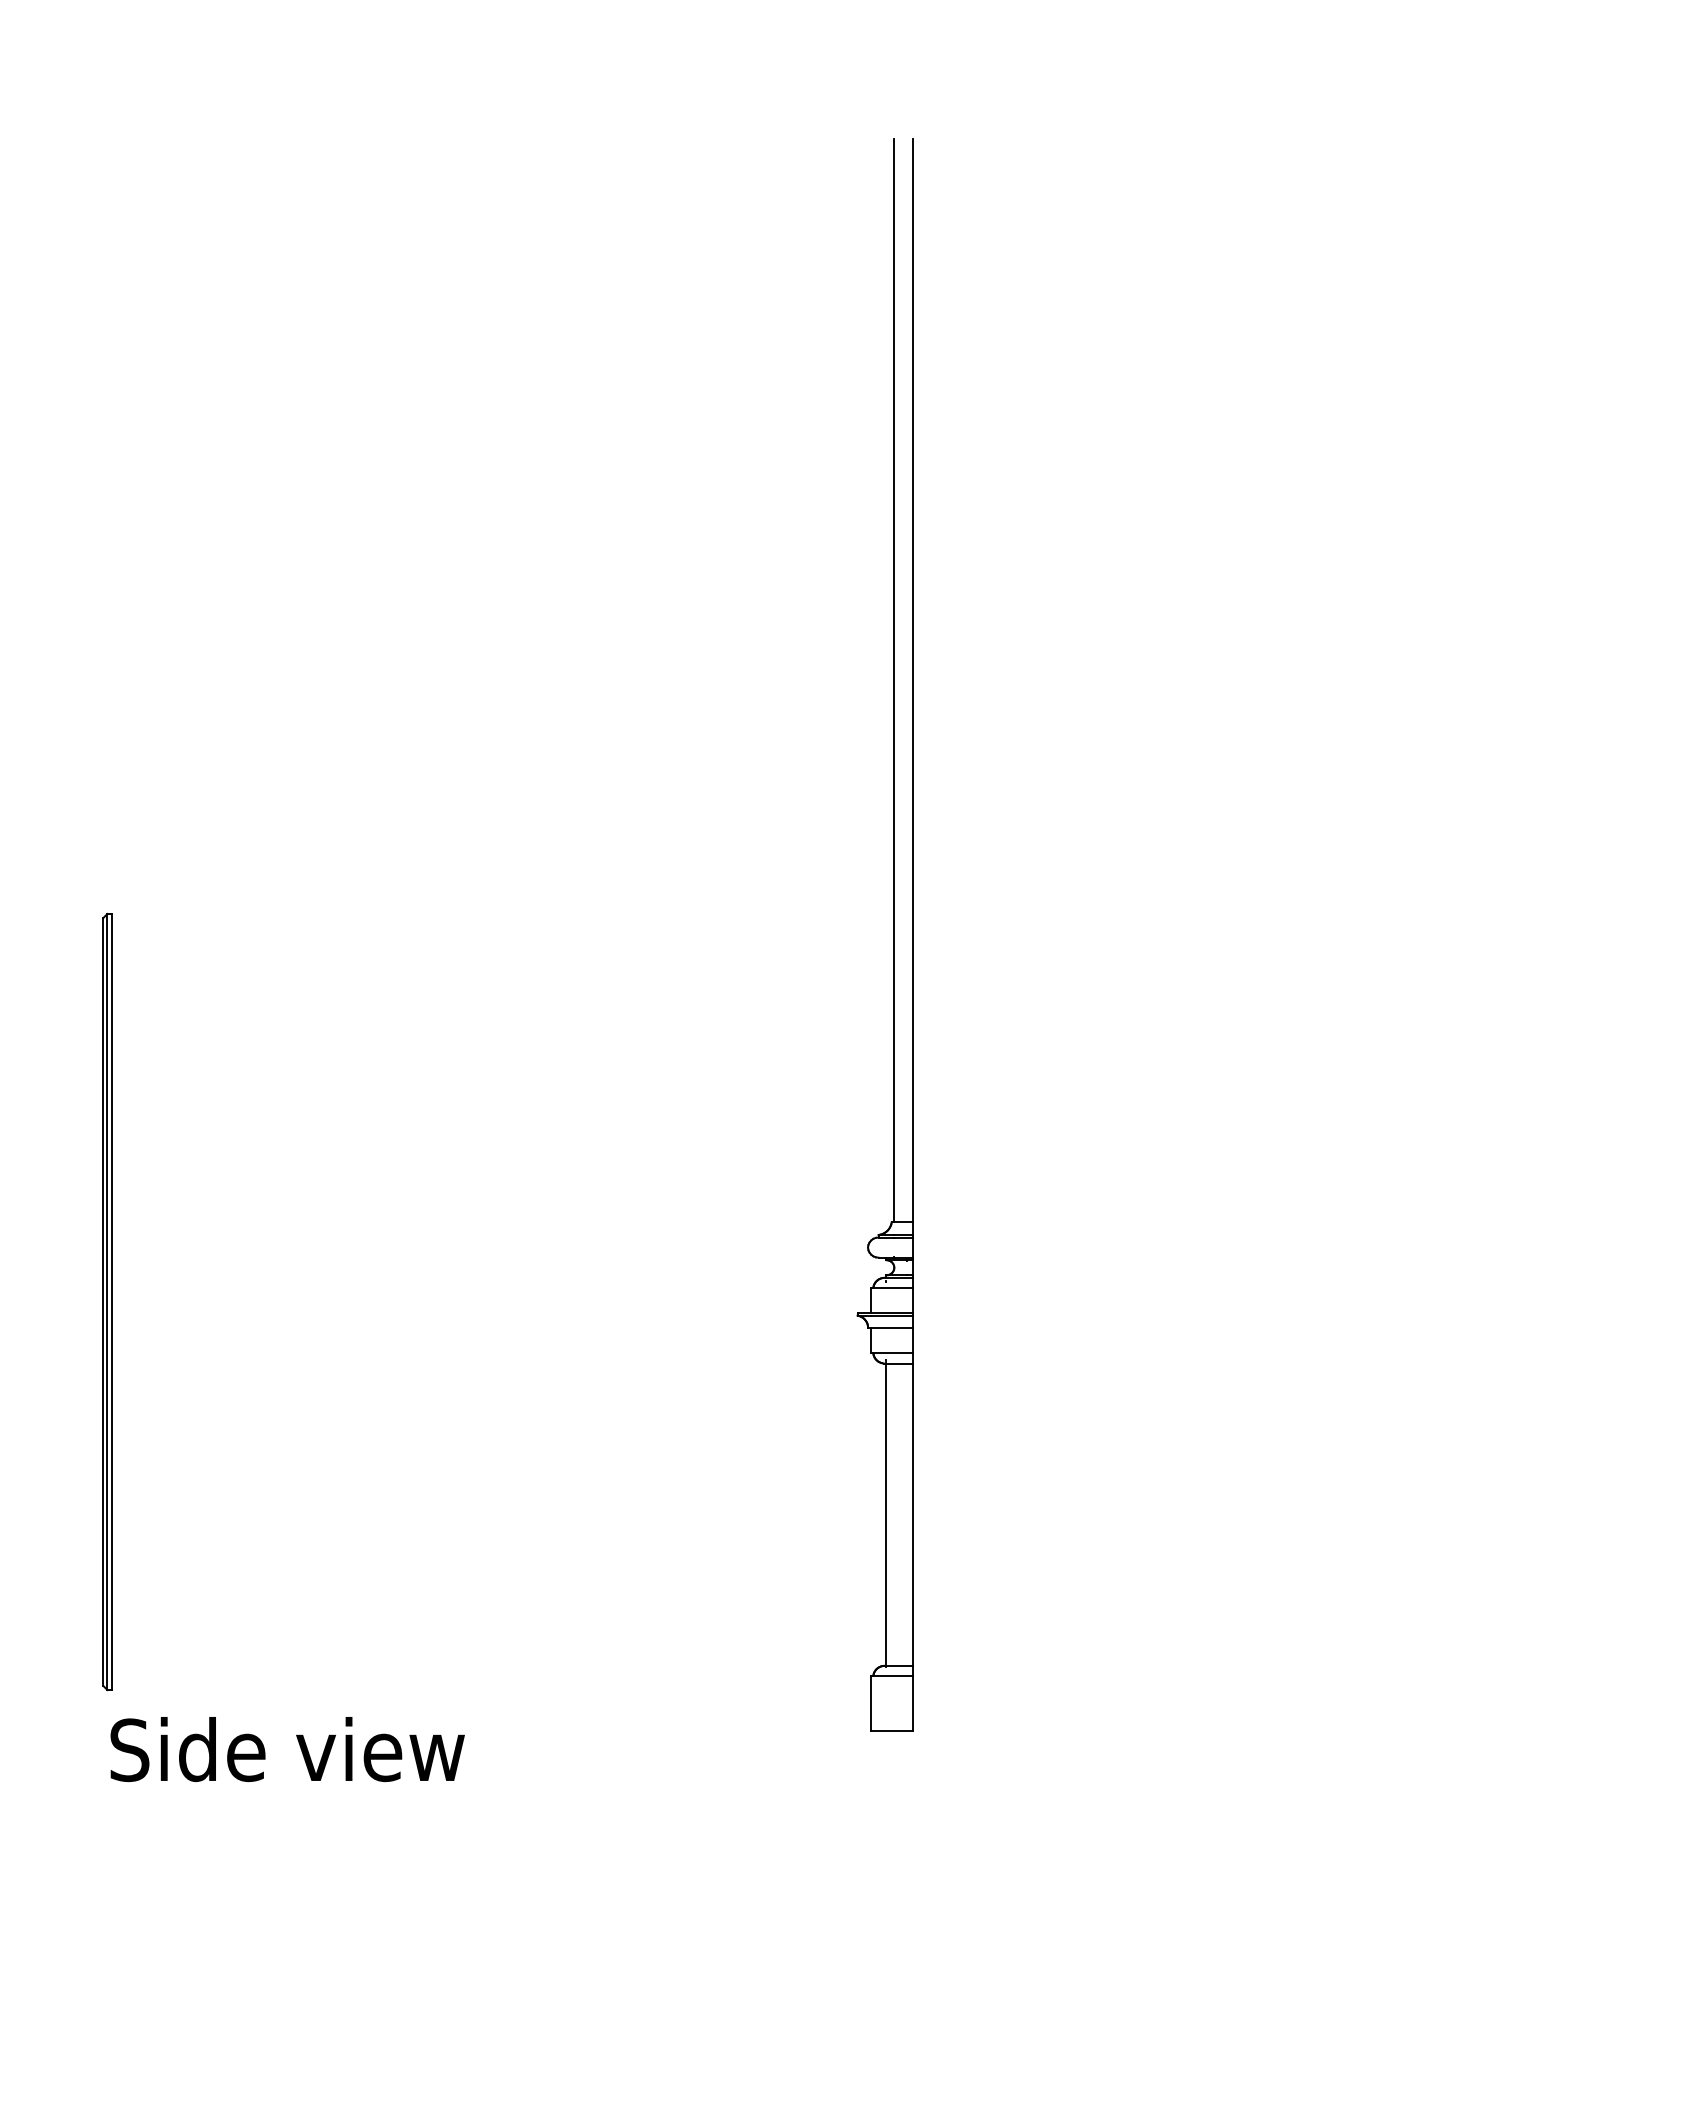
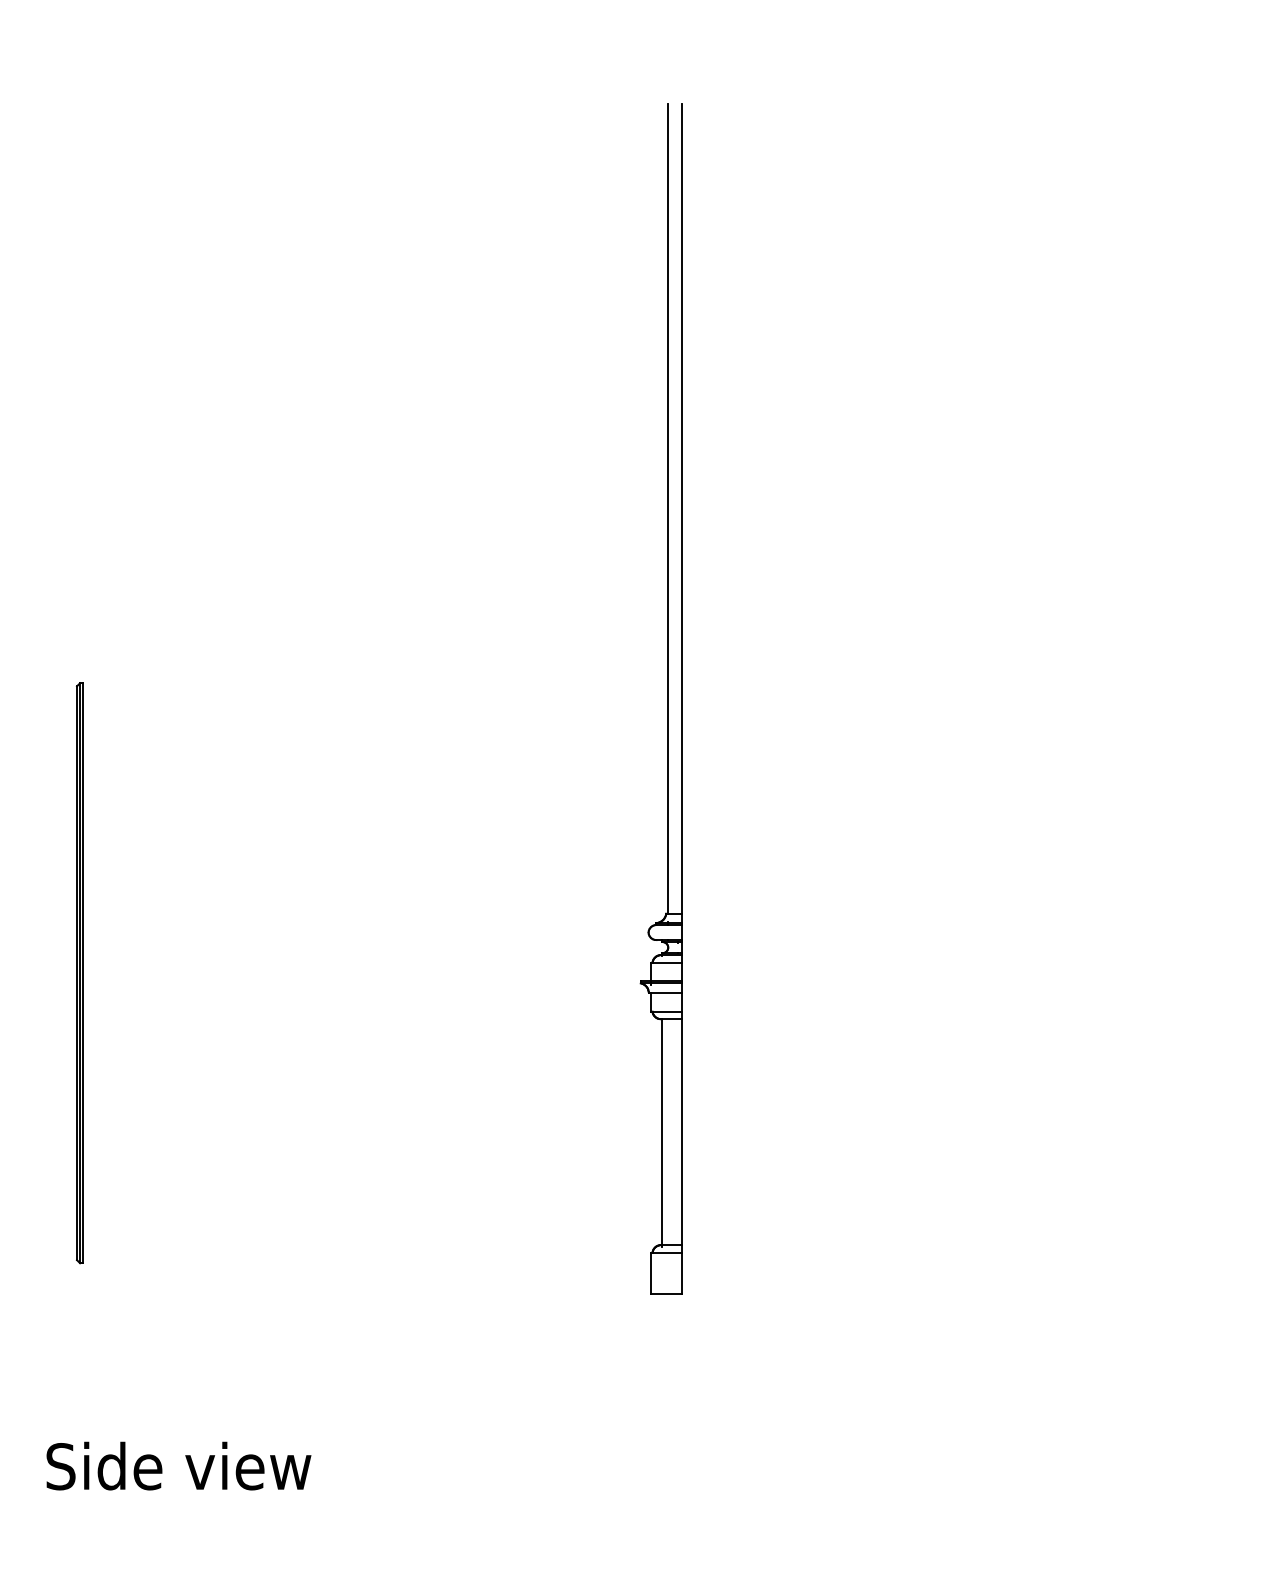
text: (287, 1749) -> (178, 1466), moved

